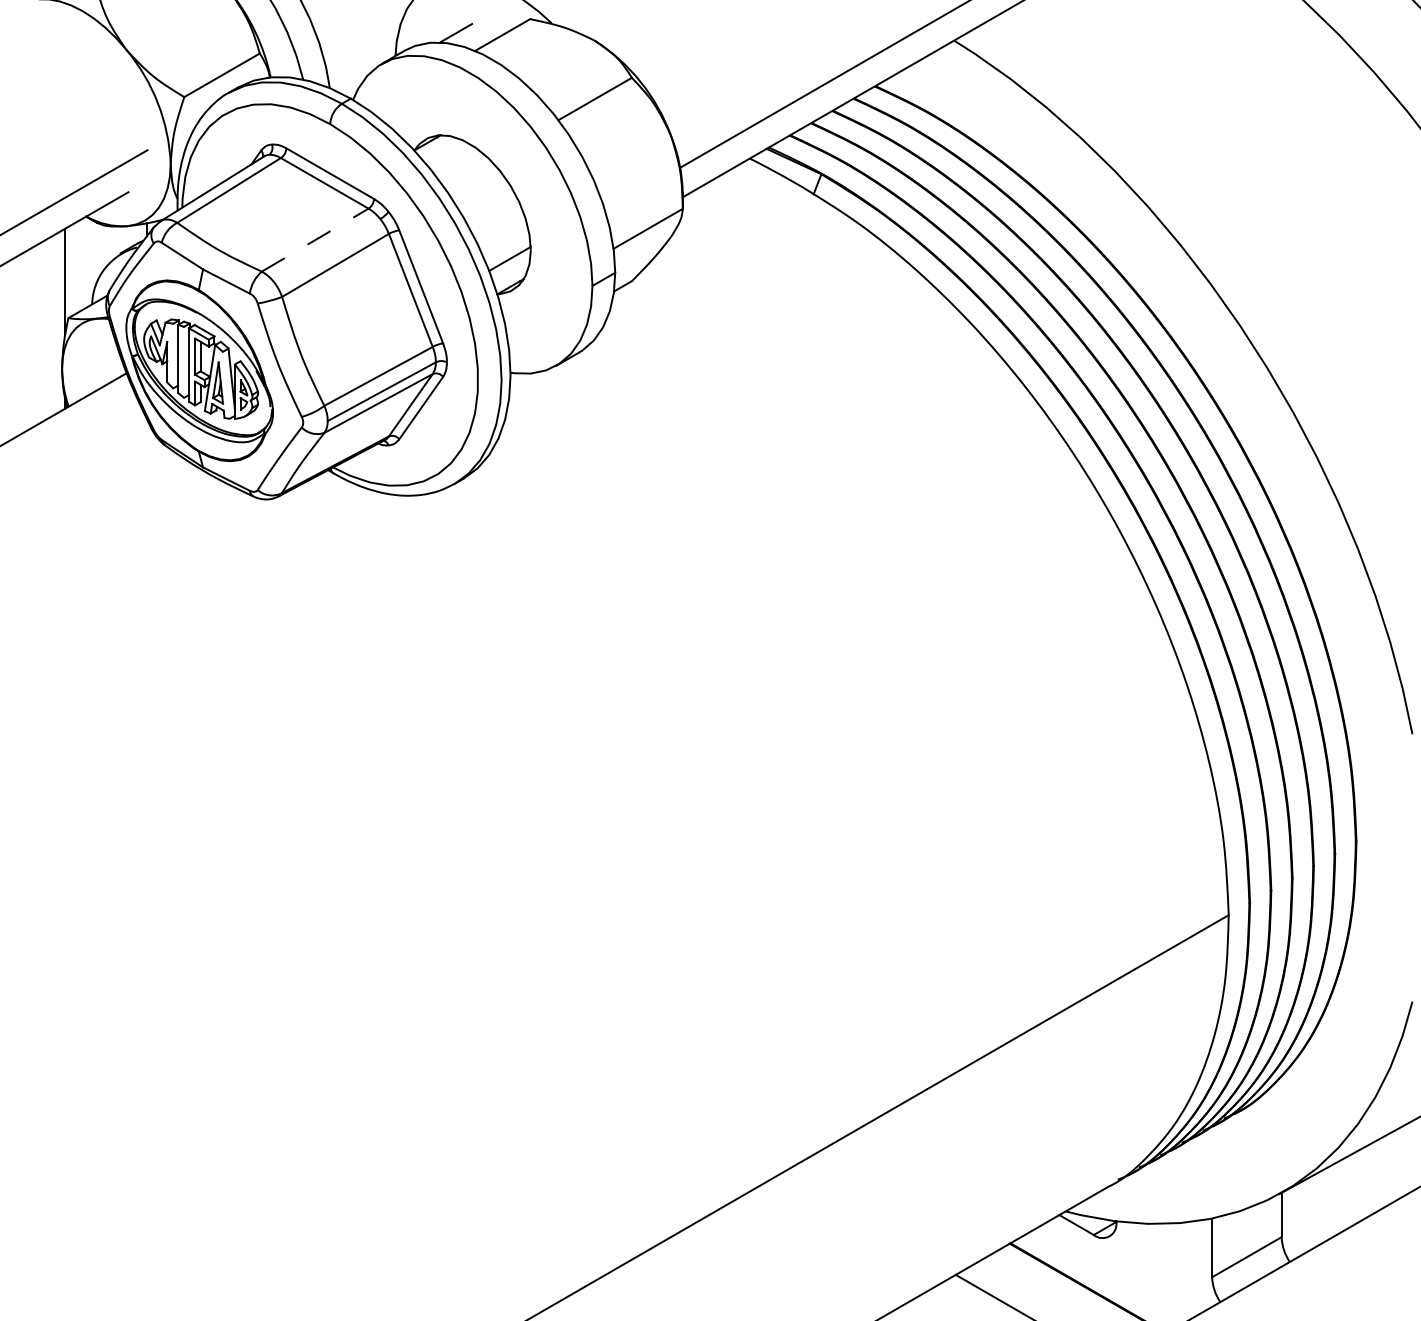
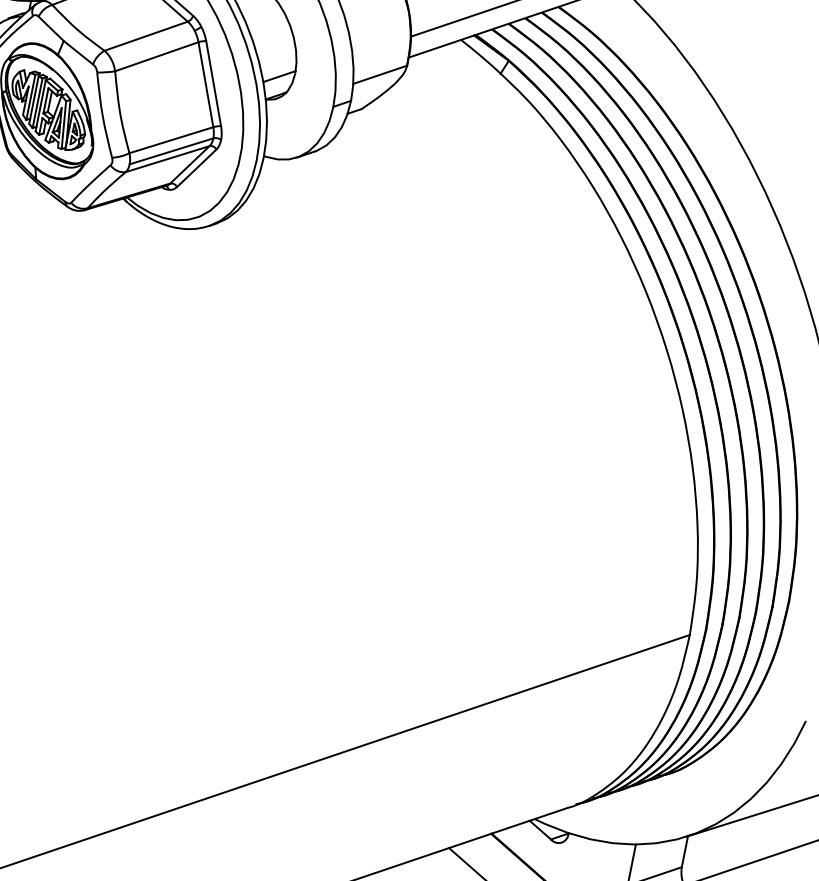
line: (315, 240) -> (146, 36), dashed -> solid
line: (173, 355) -> (31, 97), added
line: (184, 361) -> (37, 102), added
line: (225, 384) -> (63, 124), added

